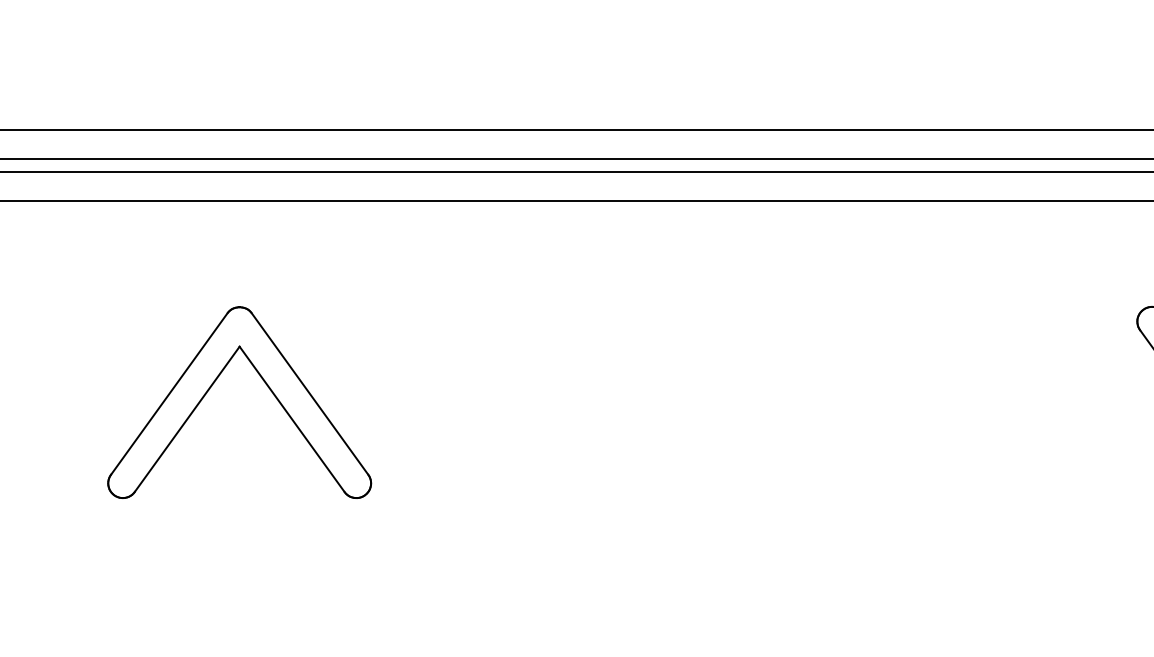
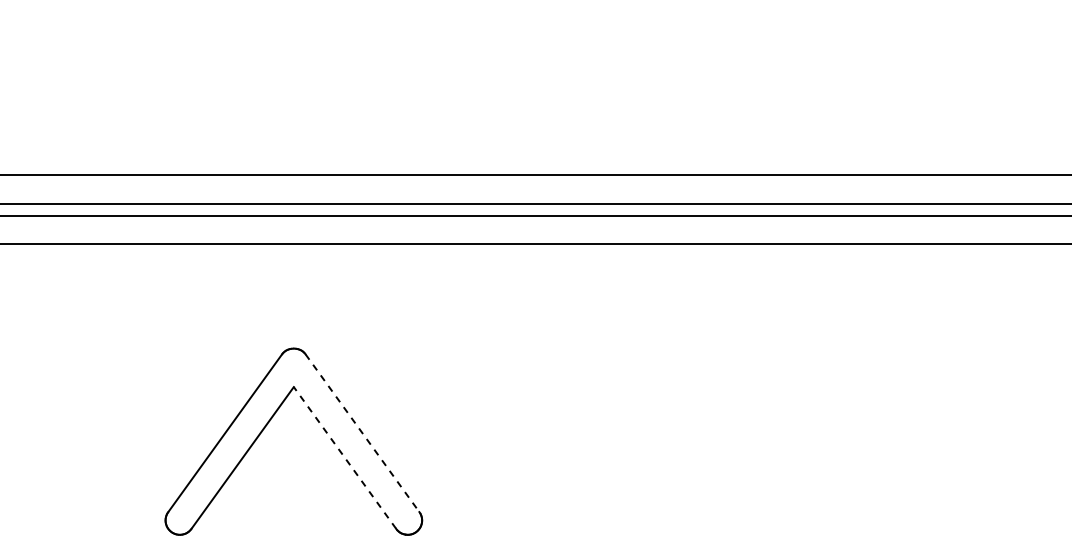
line: (309, 393) -> (362, 432), solid -> dashed
line: (292, 419) -> (345, 458), solid -> dashed

